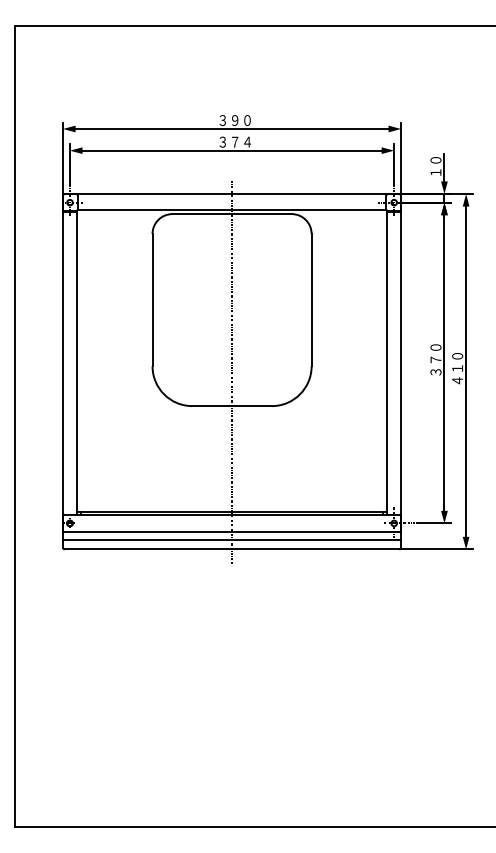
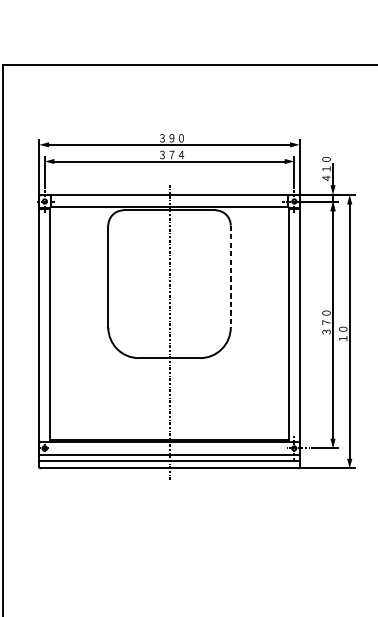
text: (435, 159) -> (326, 168), １０ -> ４１０
line: (311, 300) -> (230, 276), solid -> dashed
text: (457, 368) -> (343, 329), ４１０ -> １０

